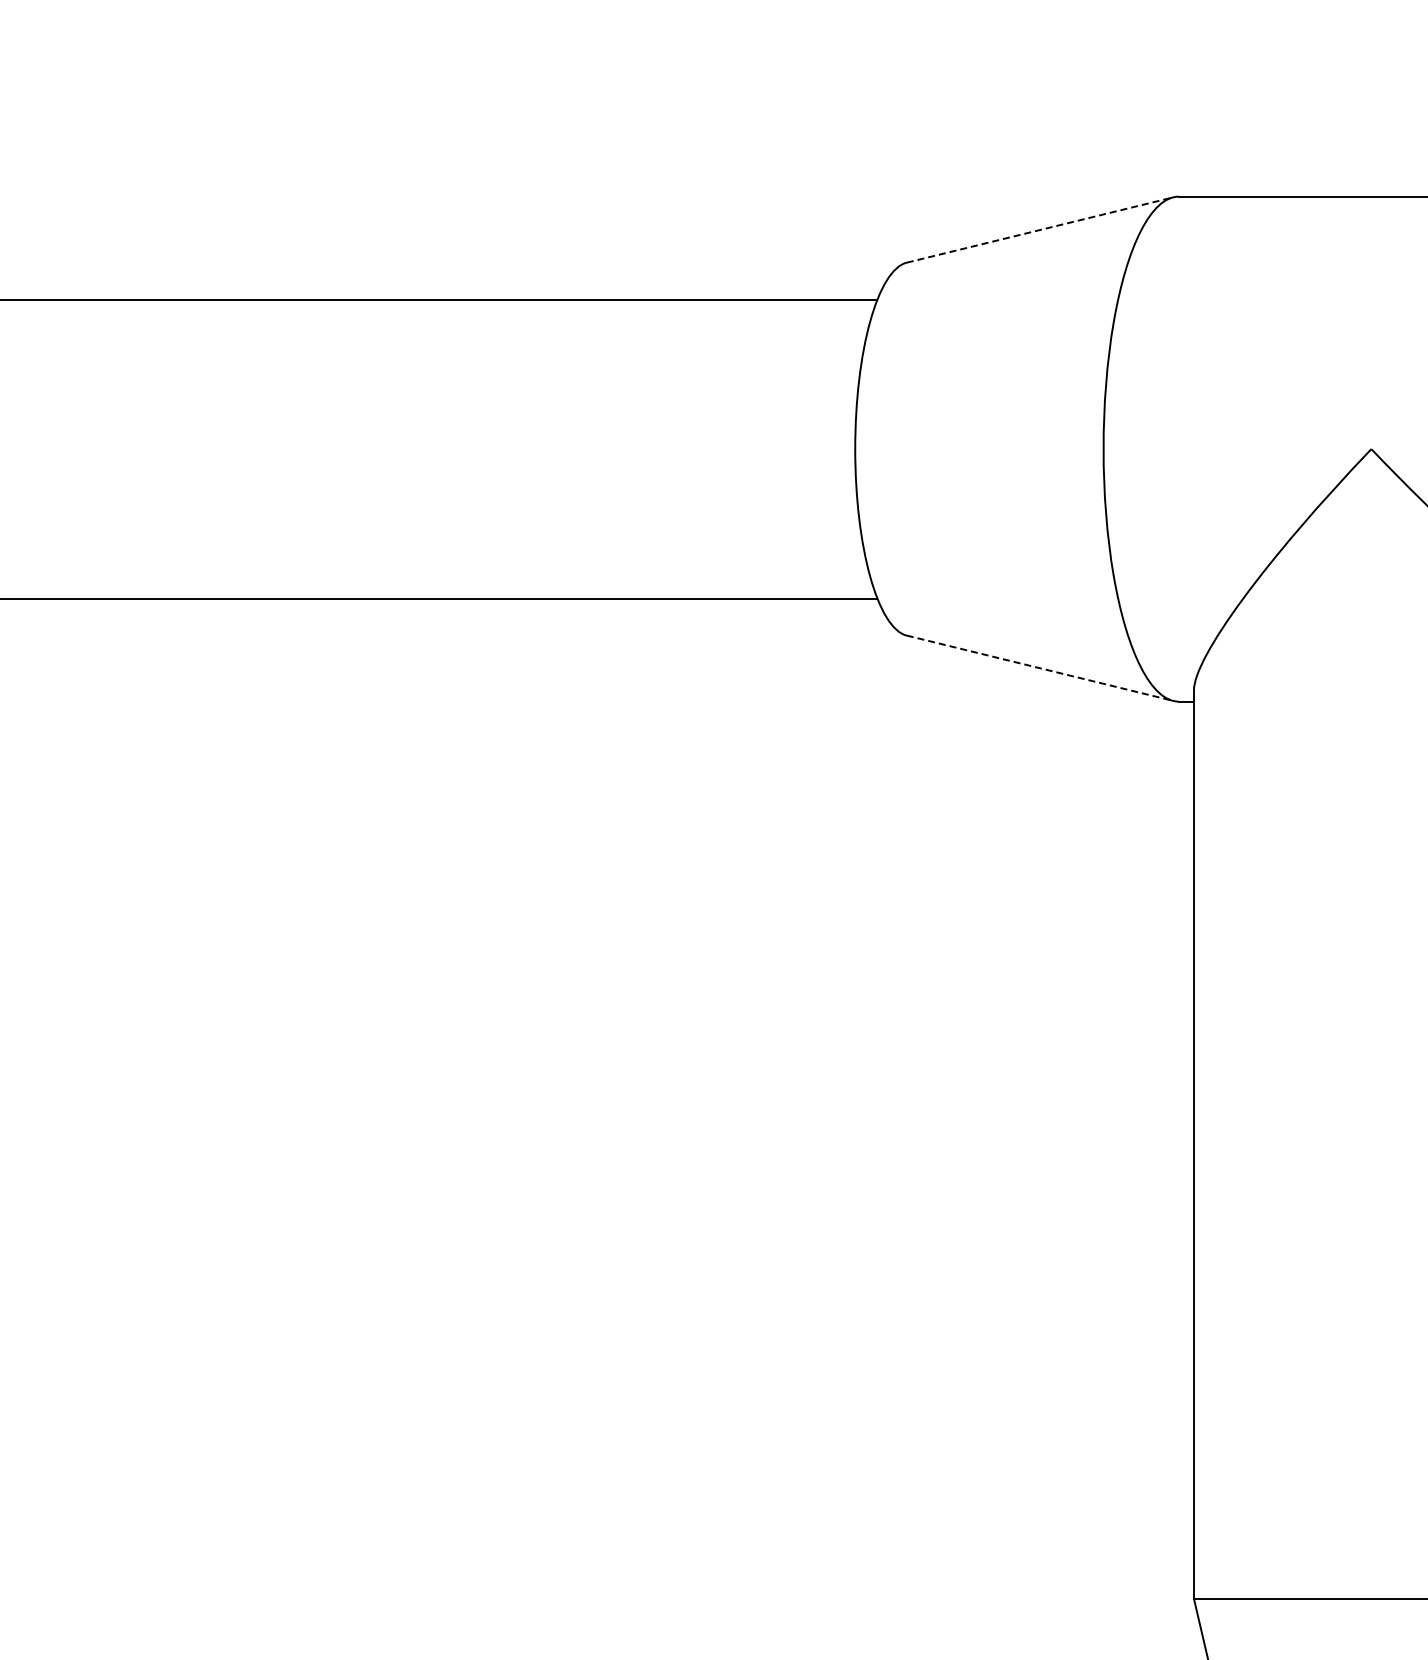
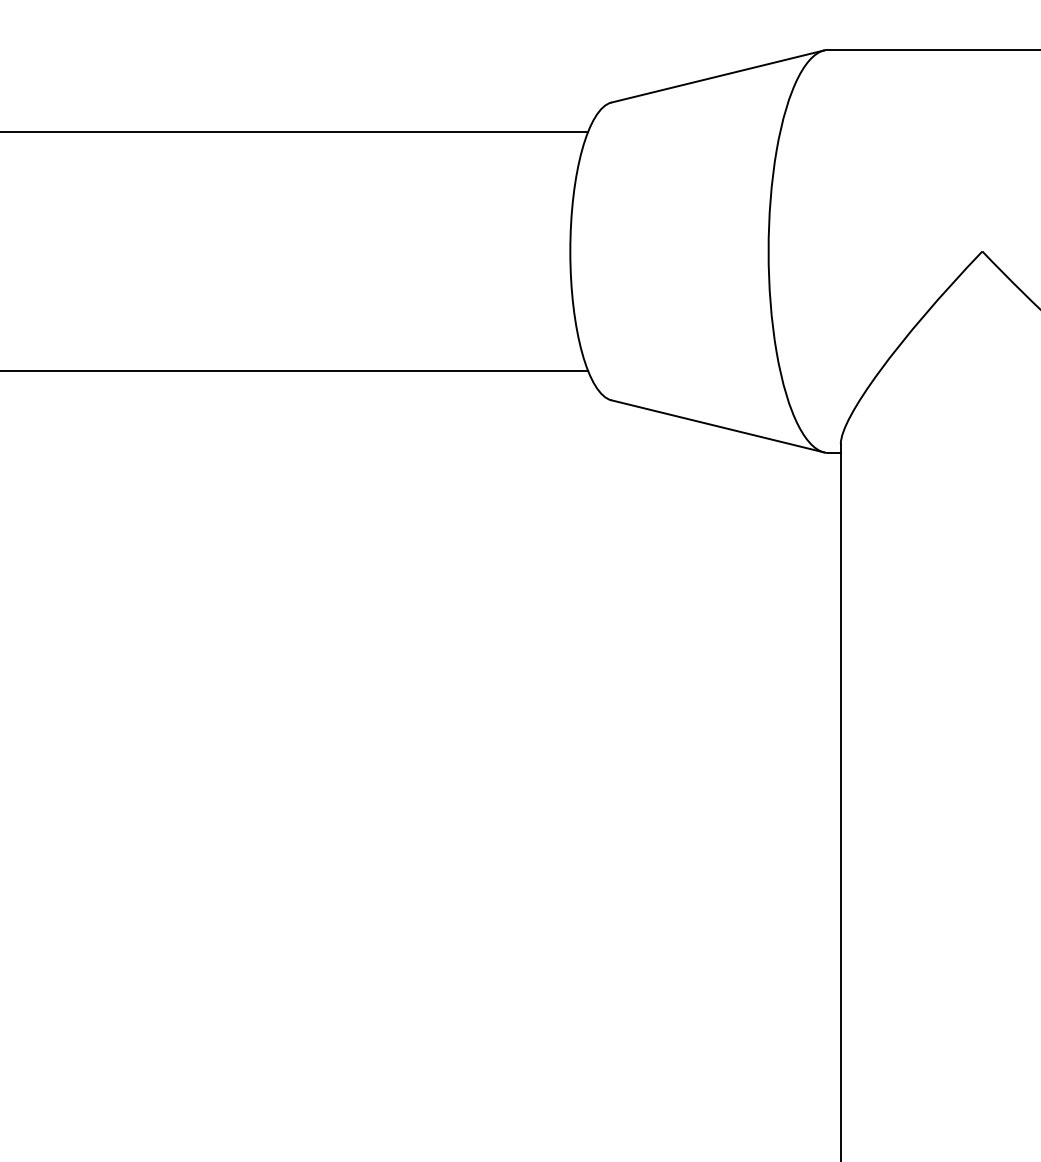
line: (1040, 229) -> (718, 76), dashed -> solid
line: (1040, 668) -> (718, 426), dashed -> solid

